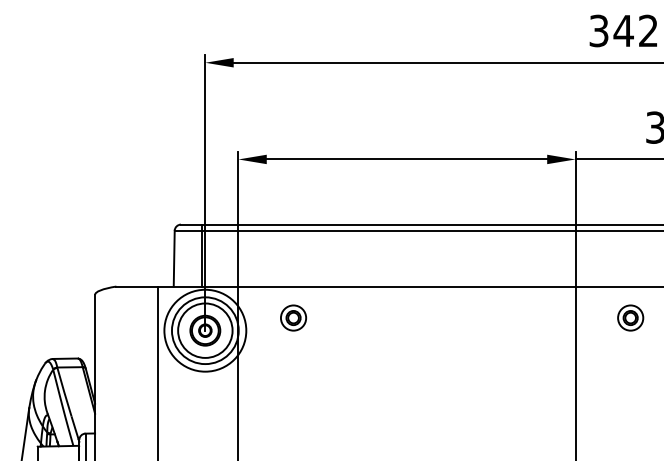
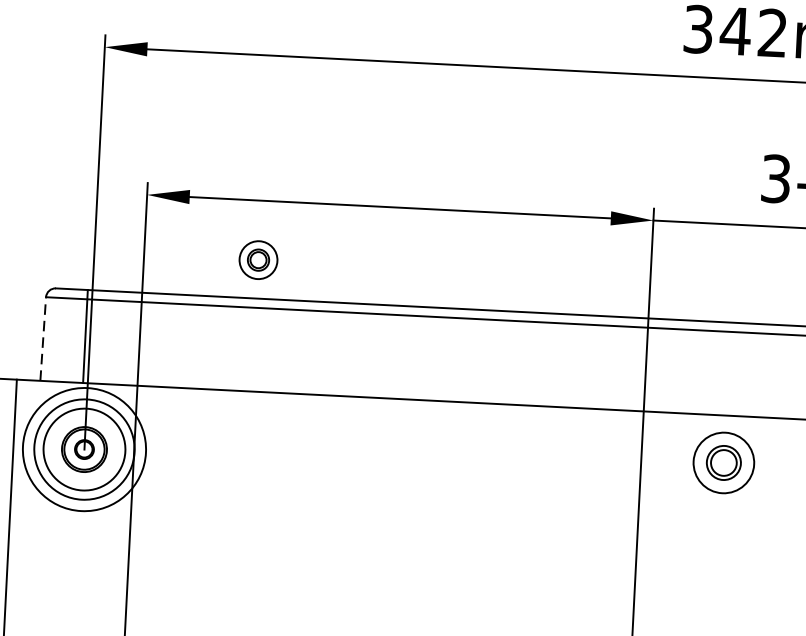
line: (174, 258) -> (43, 338), solid -> dashed
part: (293, 317) -> (258, 259), moved
part: (630, 317) -> (723, 462), size x1.6

